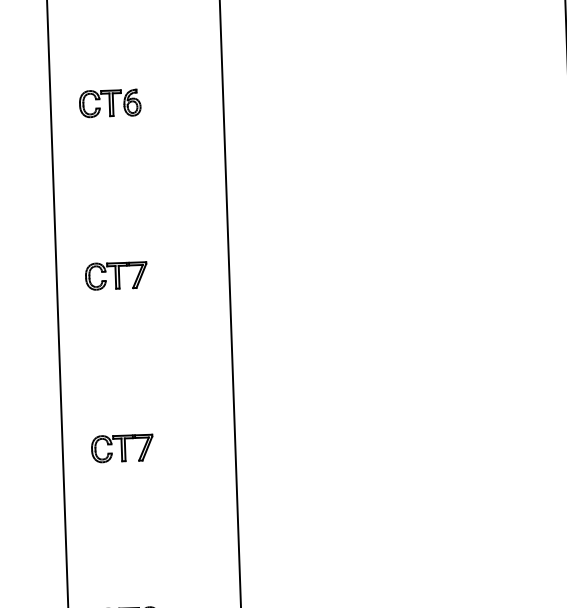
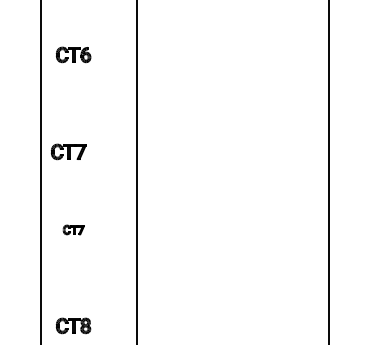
part: (110, 102) -> (73, 54), moved
part: (116, 275) -> (68, 151), moved
part: (122, 447) -> (73, 229), size x0.6

